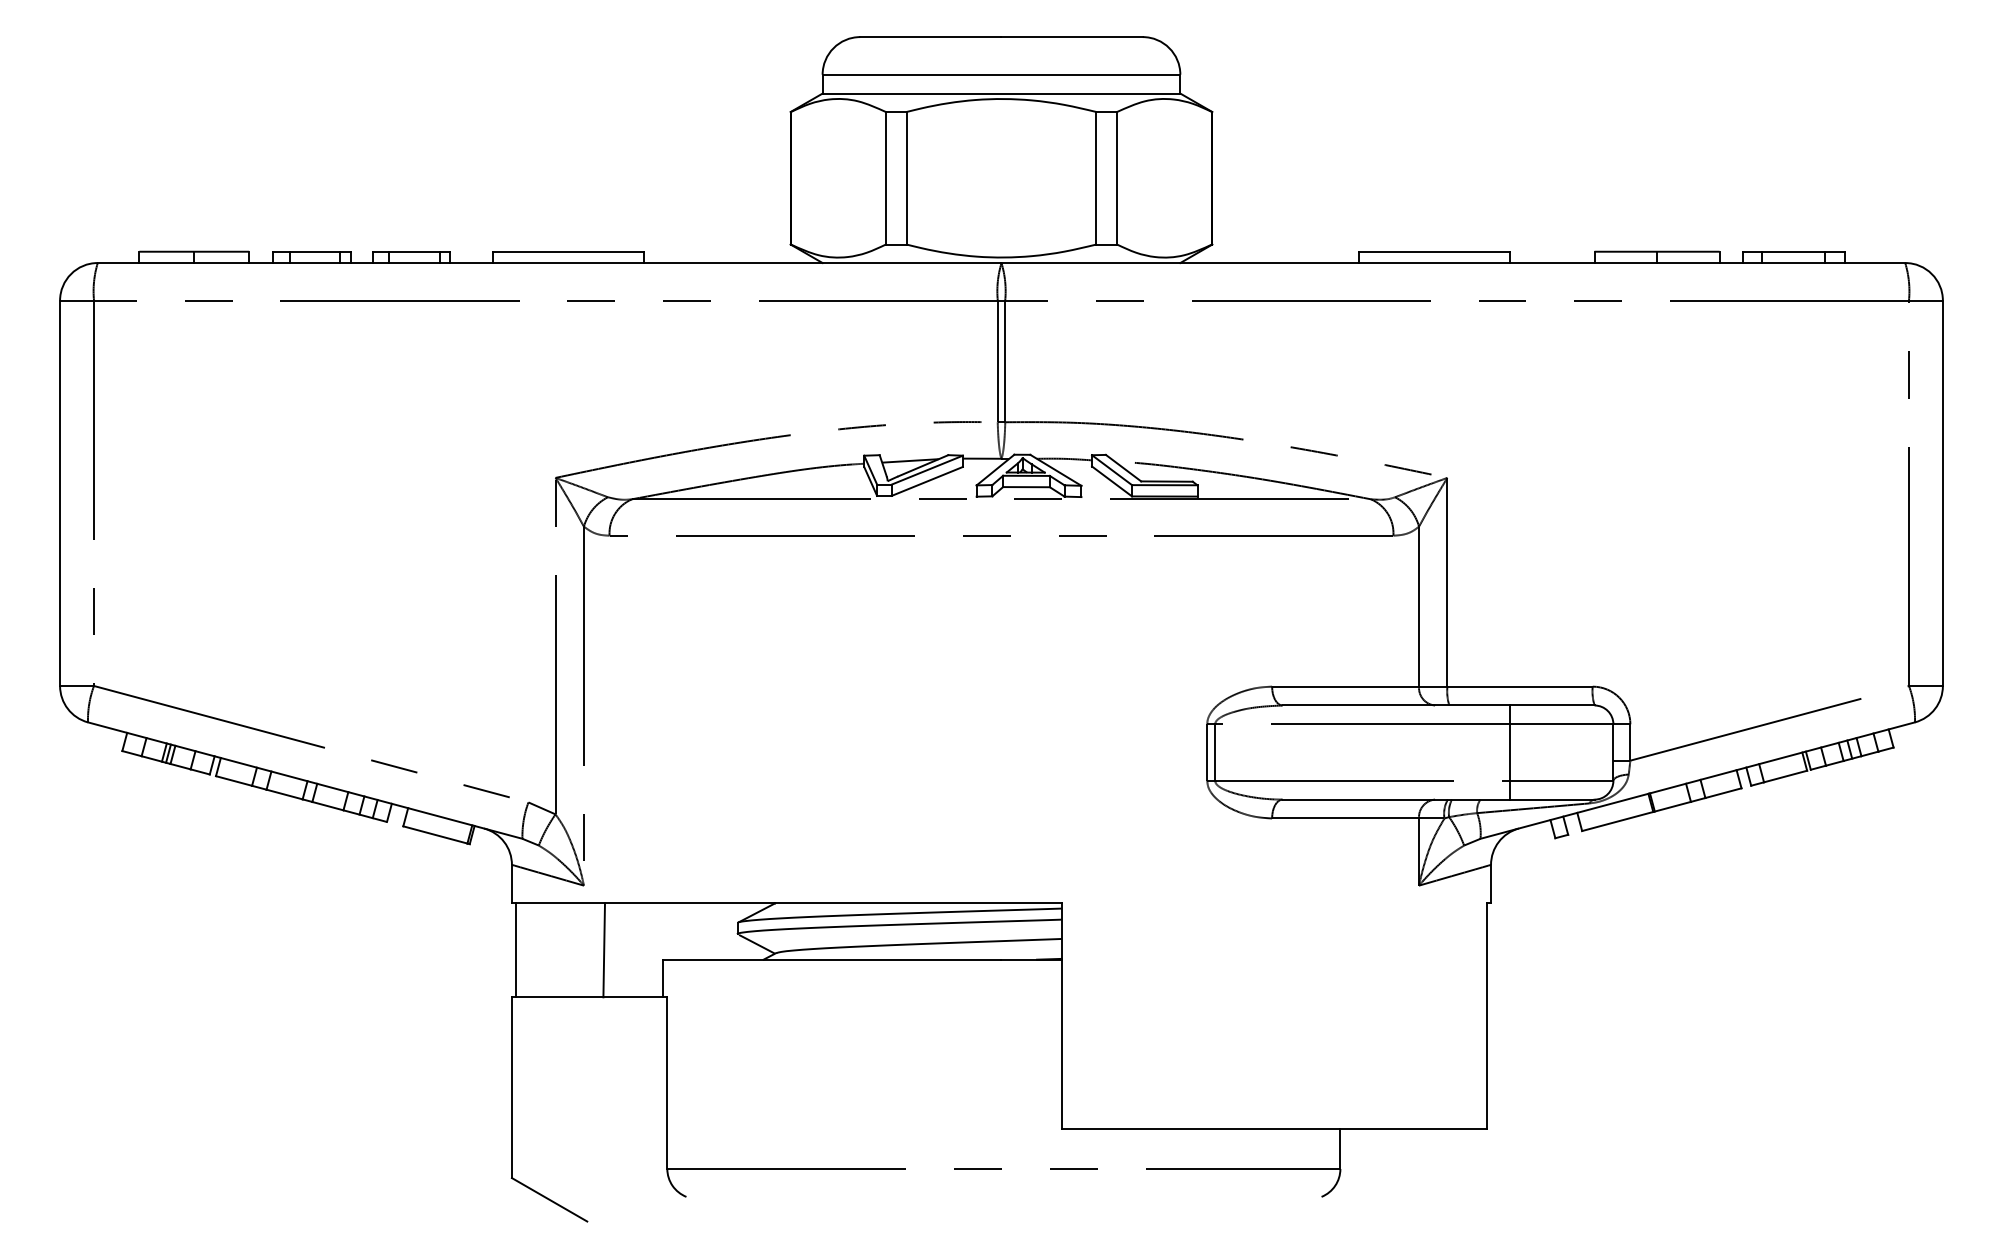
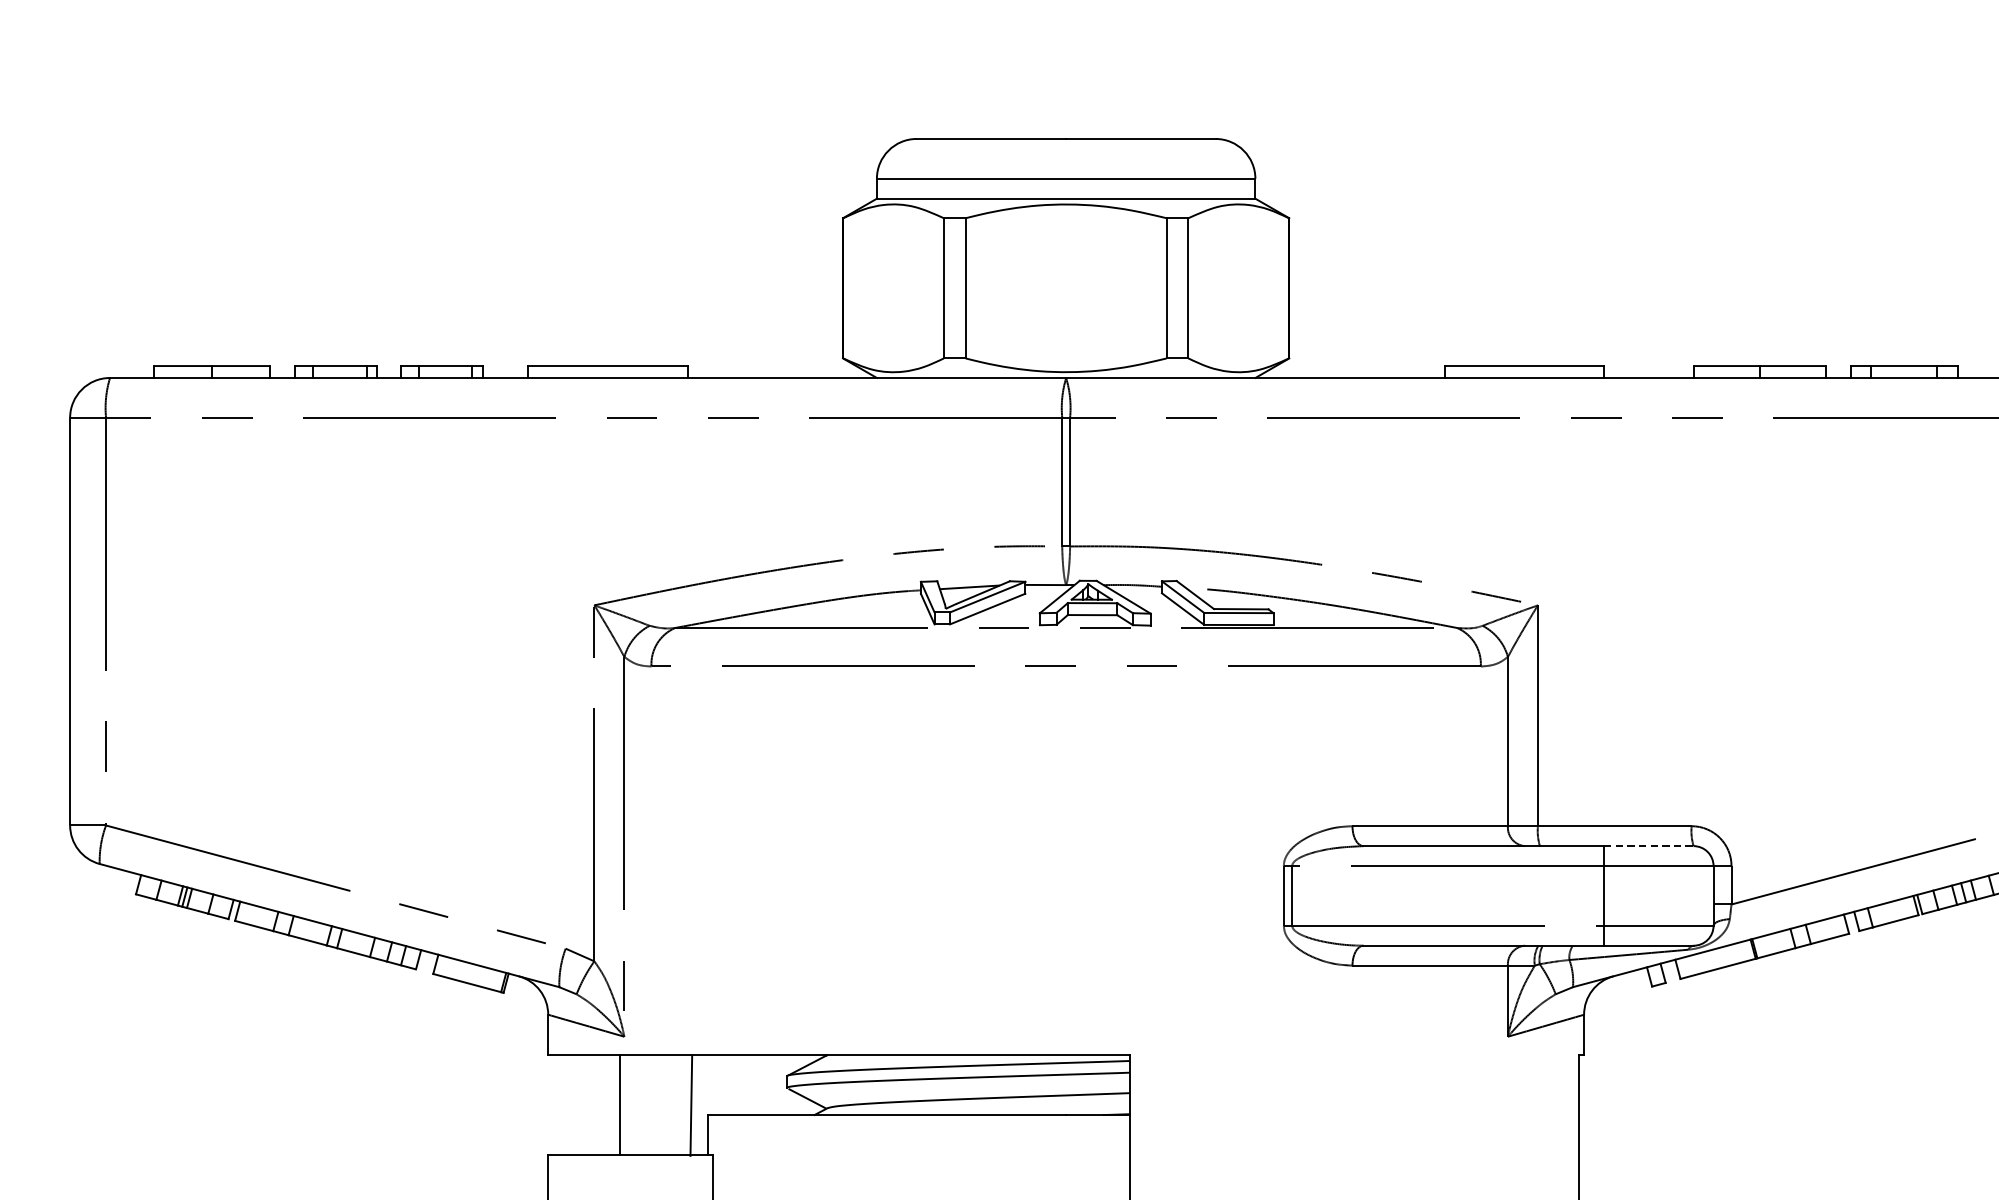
line: (1552, 705) -> (1649, 846), solid -> dashed
line: (515, 950) -> (619, 1105), moved
line: (604, 950) -> (691, 1106), moved

